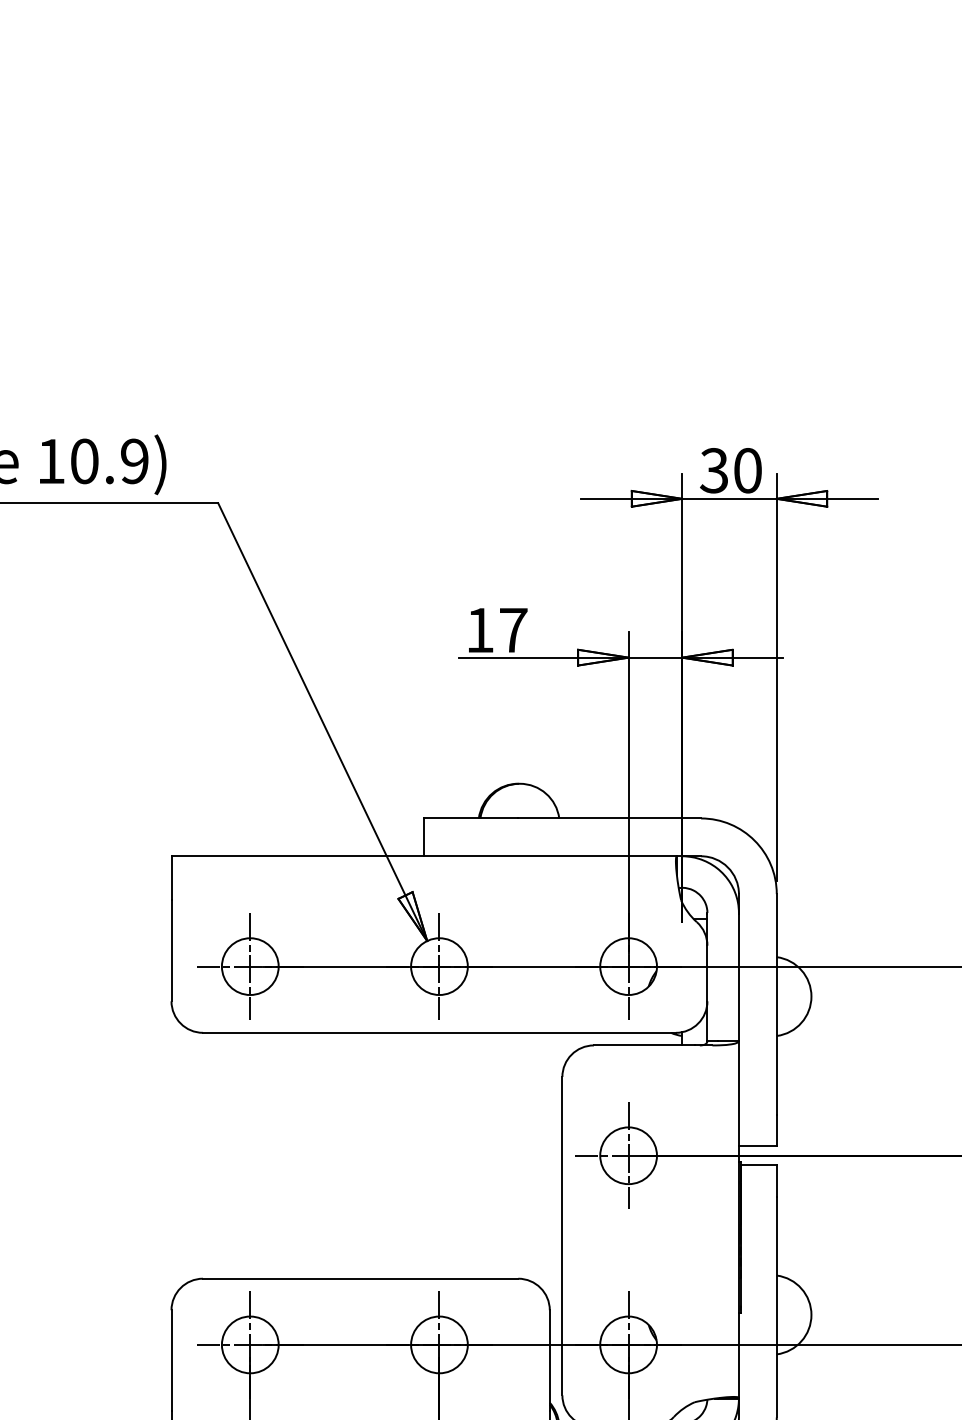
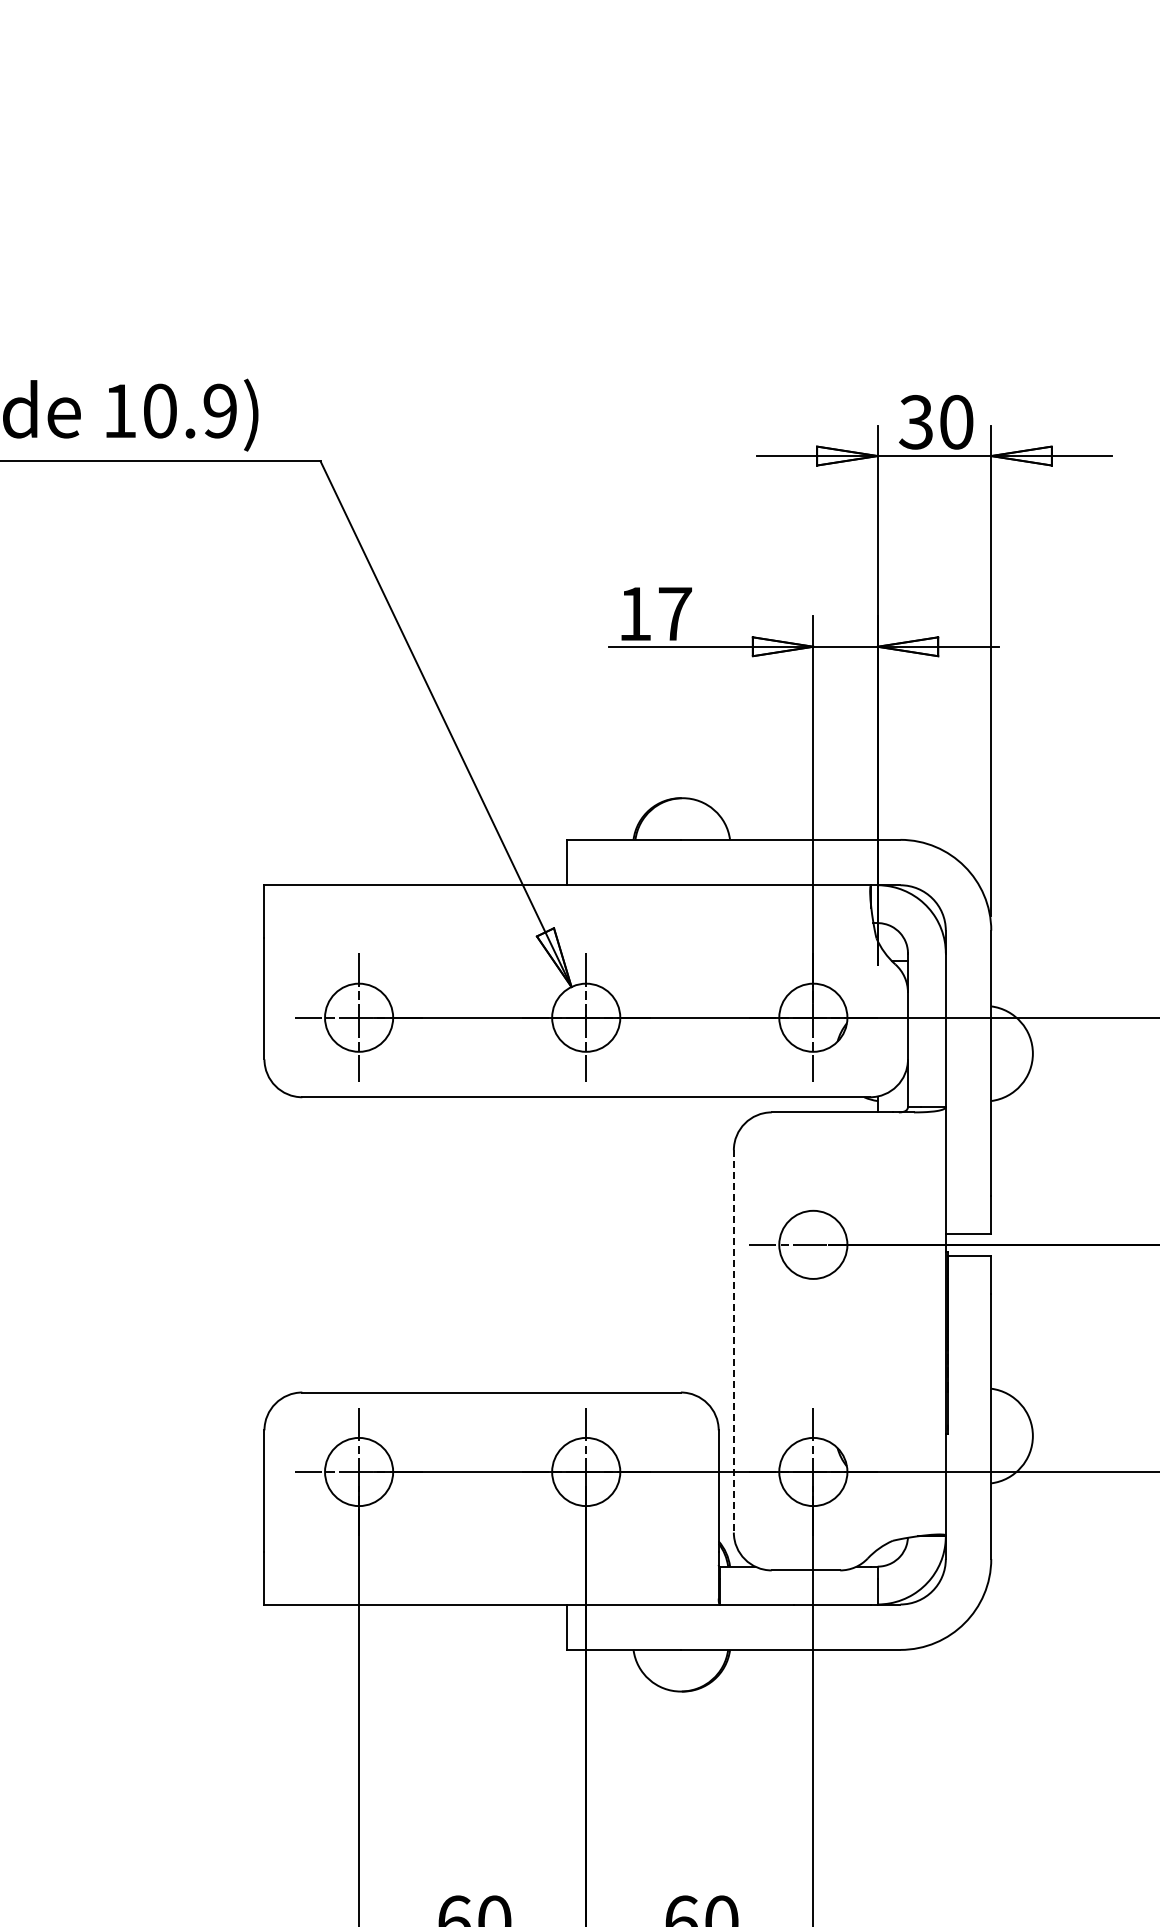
line: (628, 1155) -> (813, 1244), removed
line: (562, 1236) -> (733, 1341), solid -> dashed

